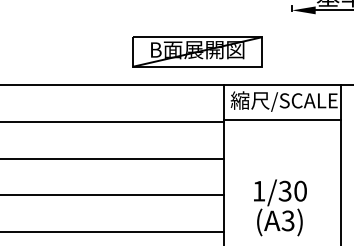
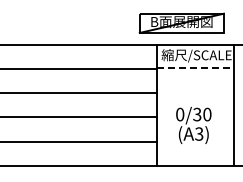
part: (197, 50) -> (181, 22), moved
line: (282, 120) -> (195, 68), solid -> dashed
text: (259, 191) -> (180, 114), 1/30 -> 0/30

